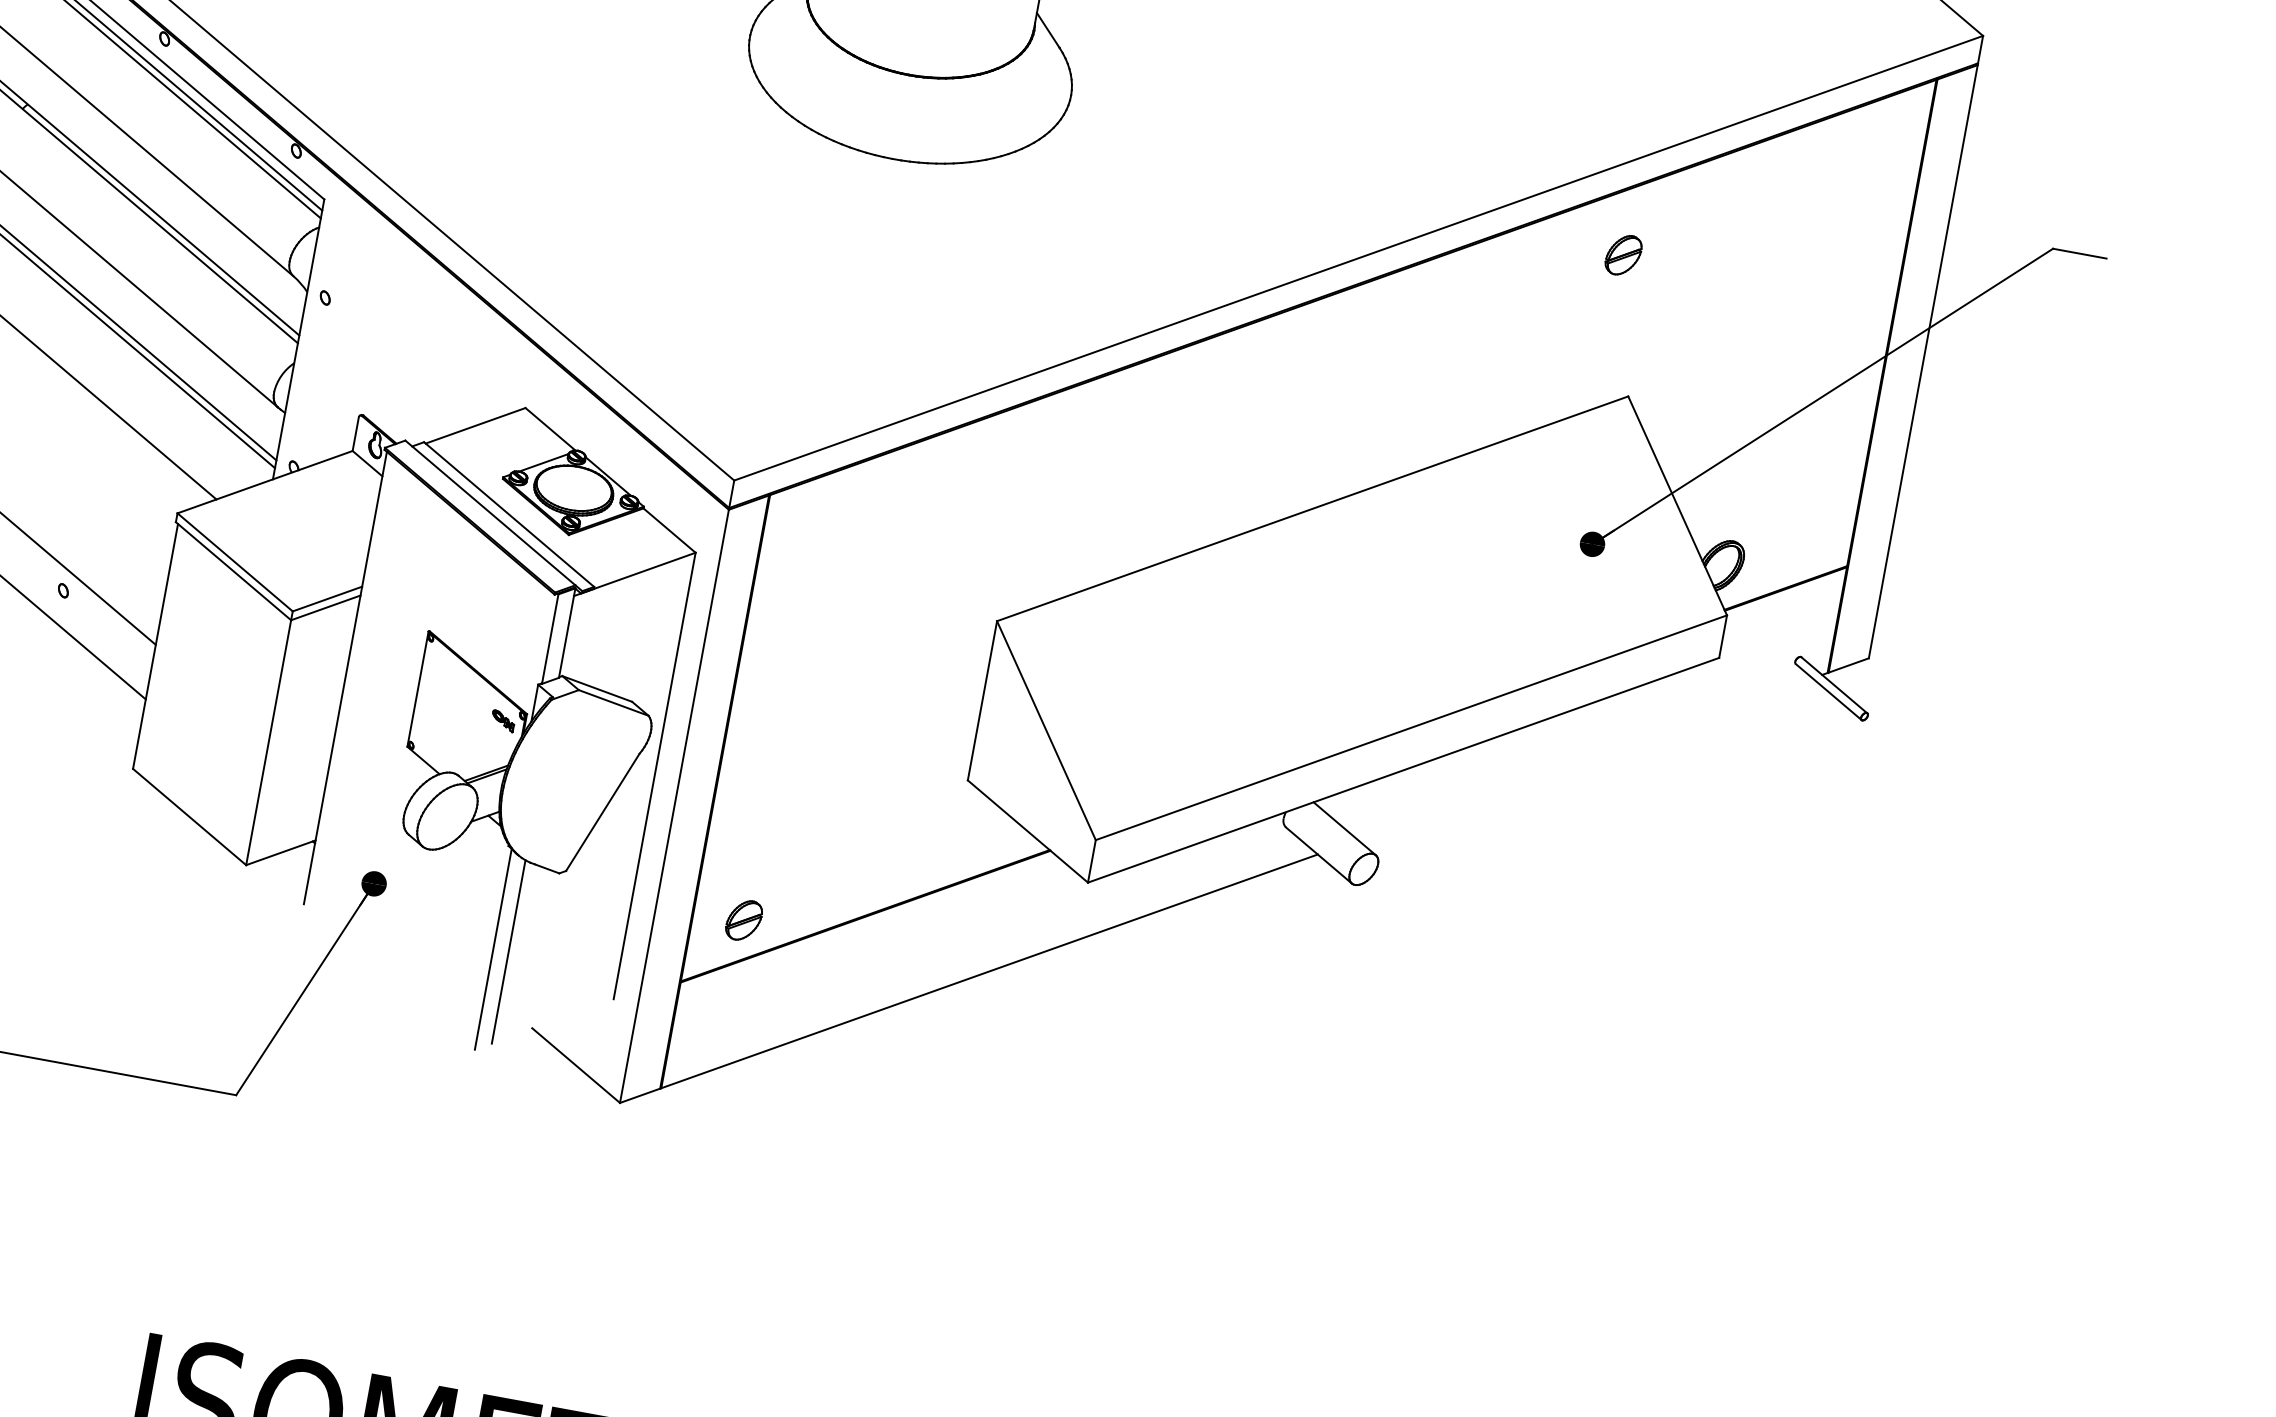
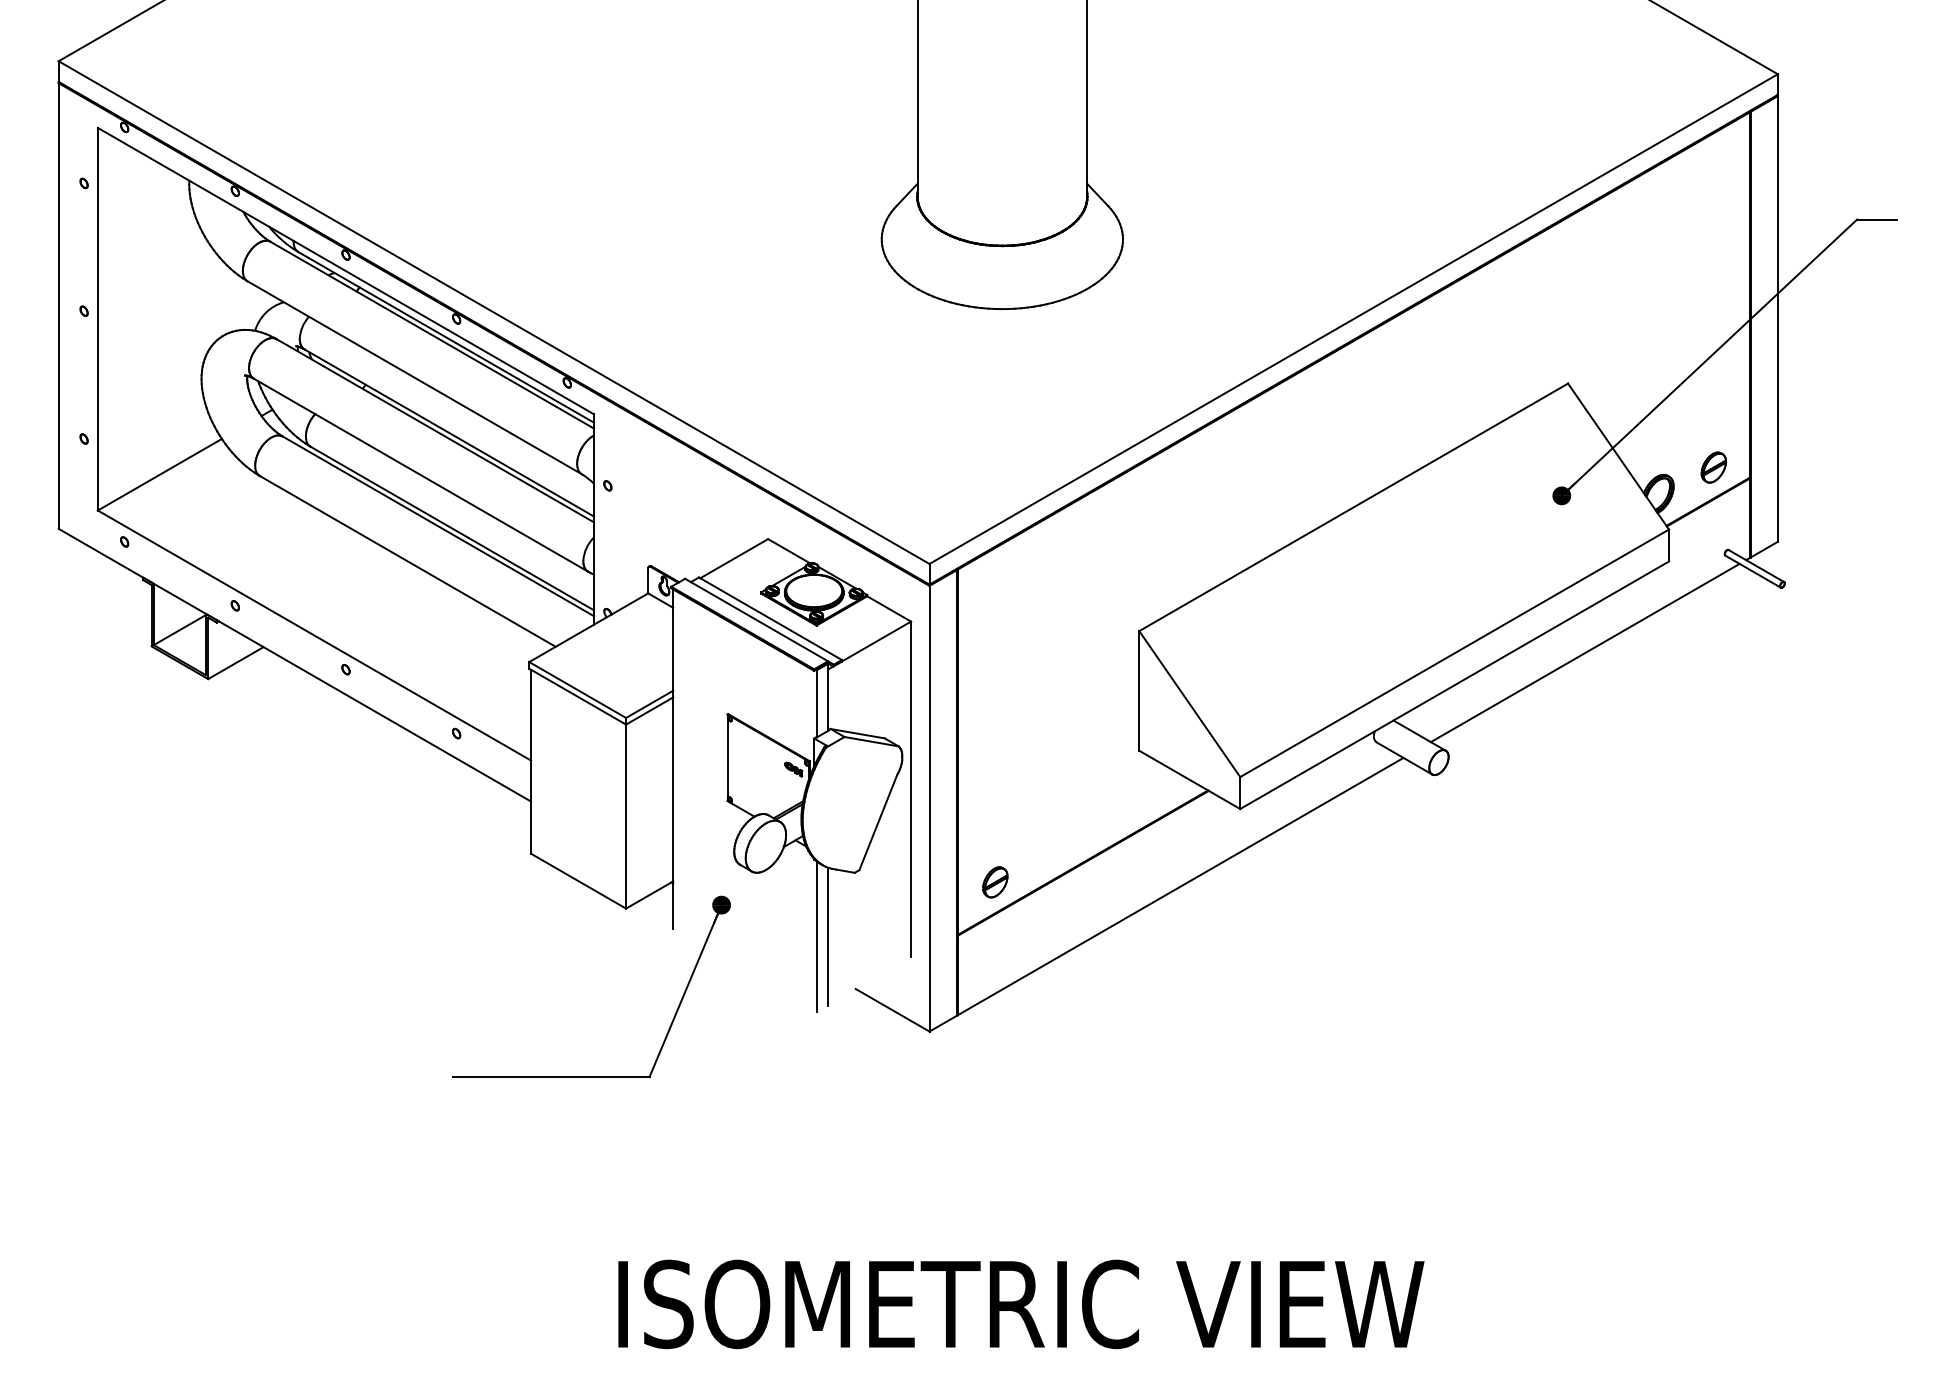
part: (1623, 255) -> (1713, 467), moved
line: (1584, 758) -> (1584, 652), added

